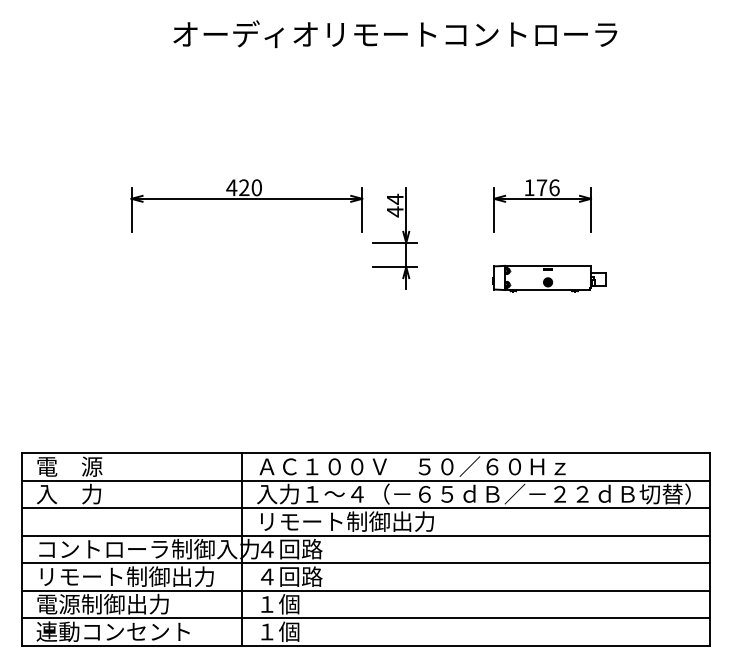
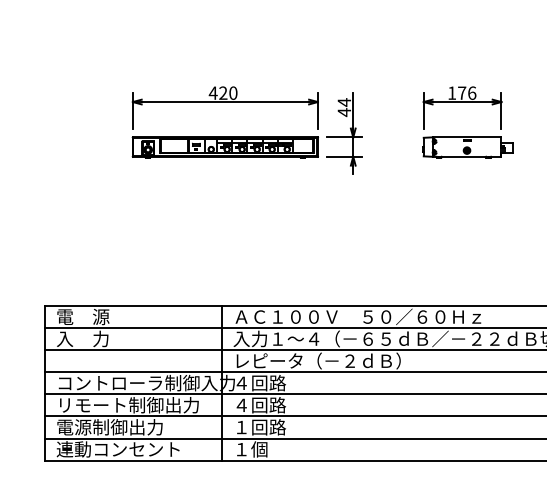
part: (246, 255) -> (225, 147), added
part: (549, 278) -> (468, 147), moved
text: (363, 521) -> (318, 360), リモート制御出力 -> レピータ（－２ｄＢ）
text: (300, 604) -> (268, 427), １個 -> １回路

